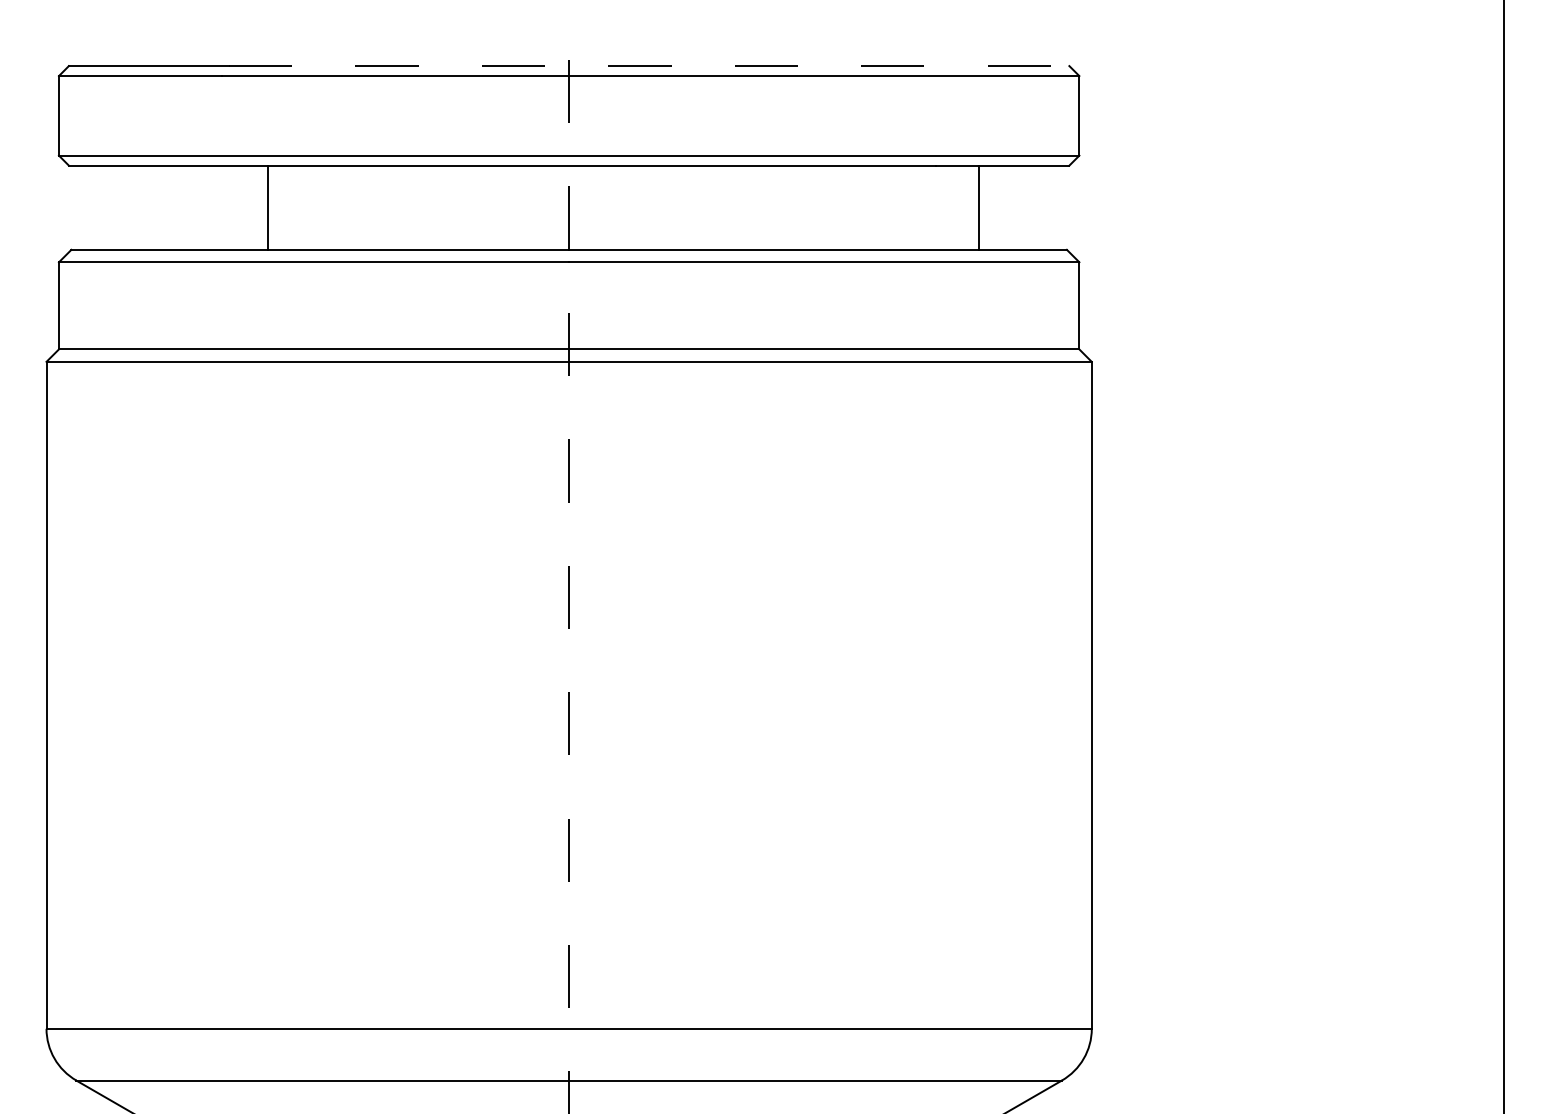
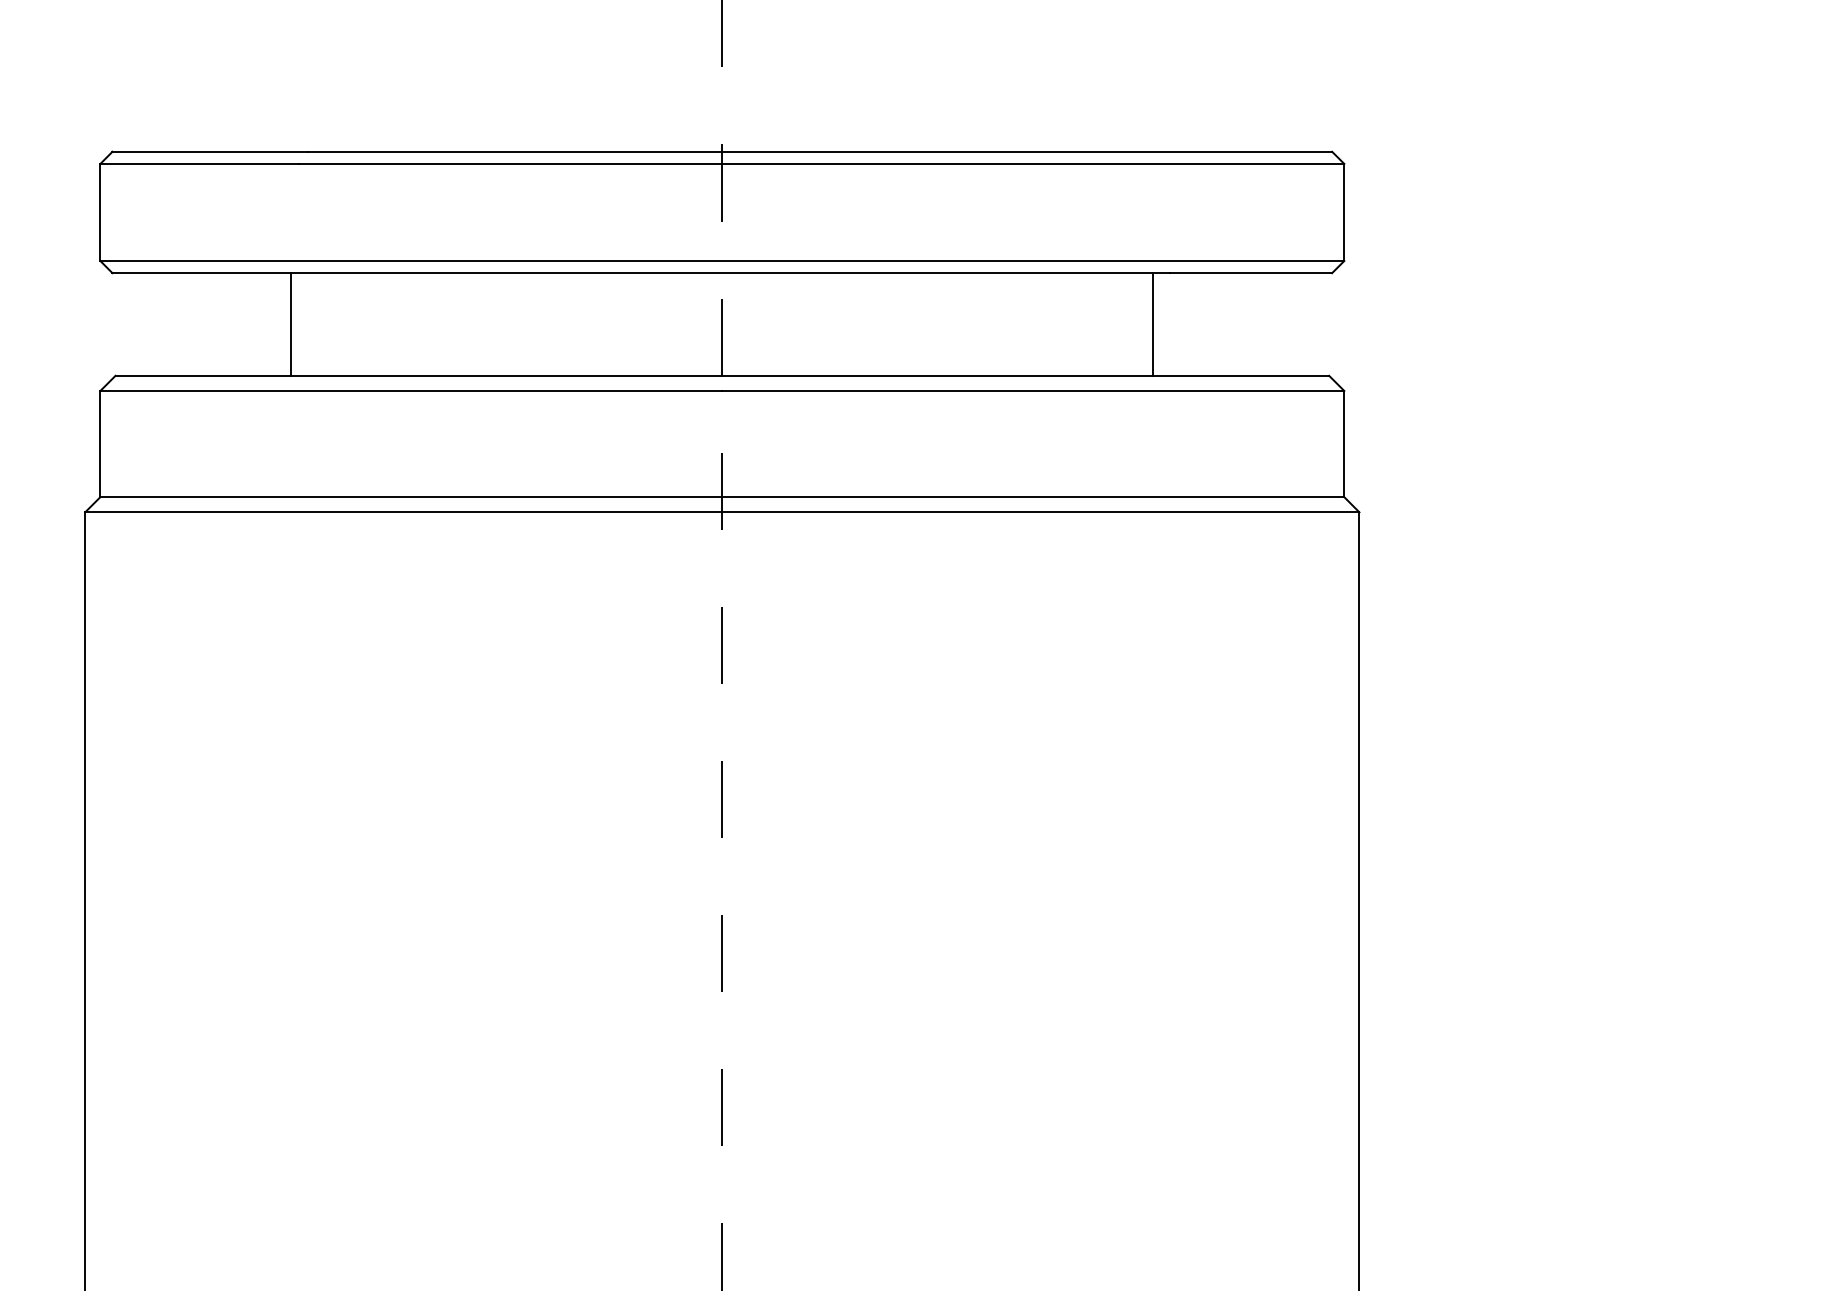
line: (649, 66) -> (820, 152), dashed -> solid
line: (267, 207) -> (291, 324), moved
line: (978, 207) -> (1153, 324), moved

